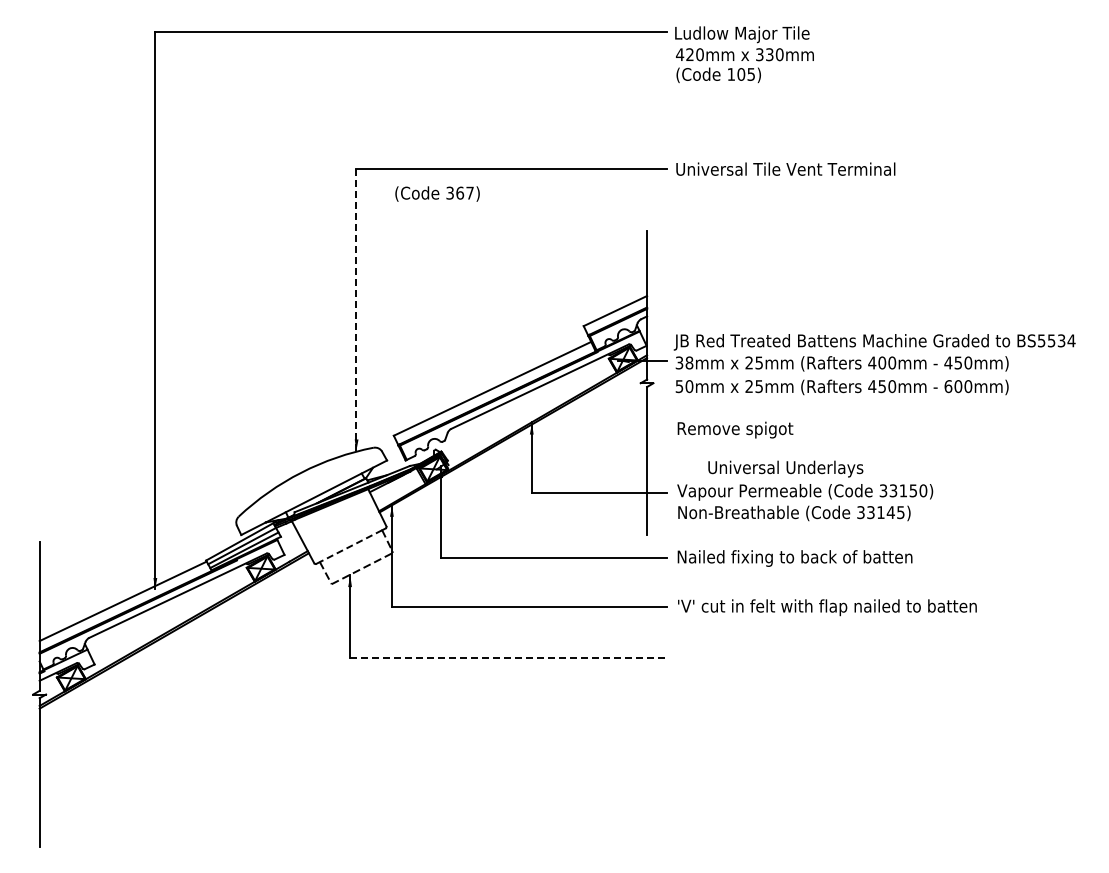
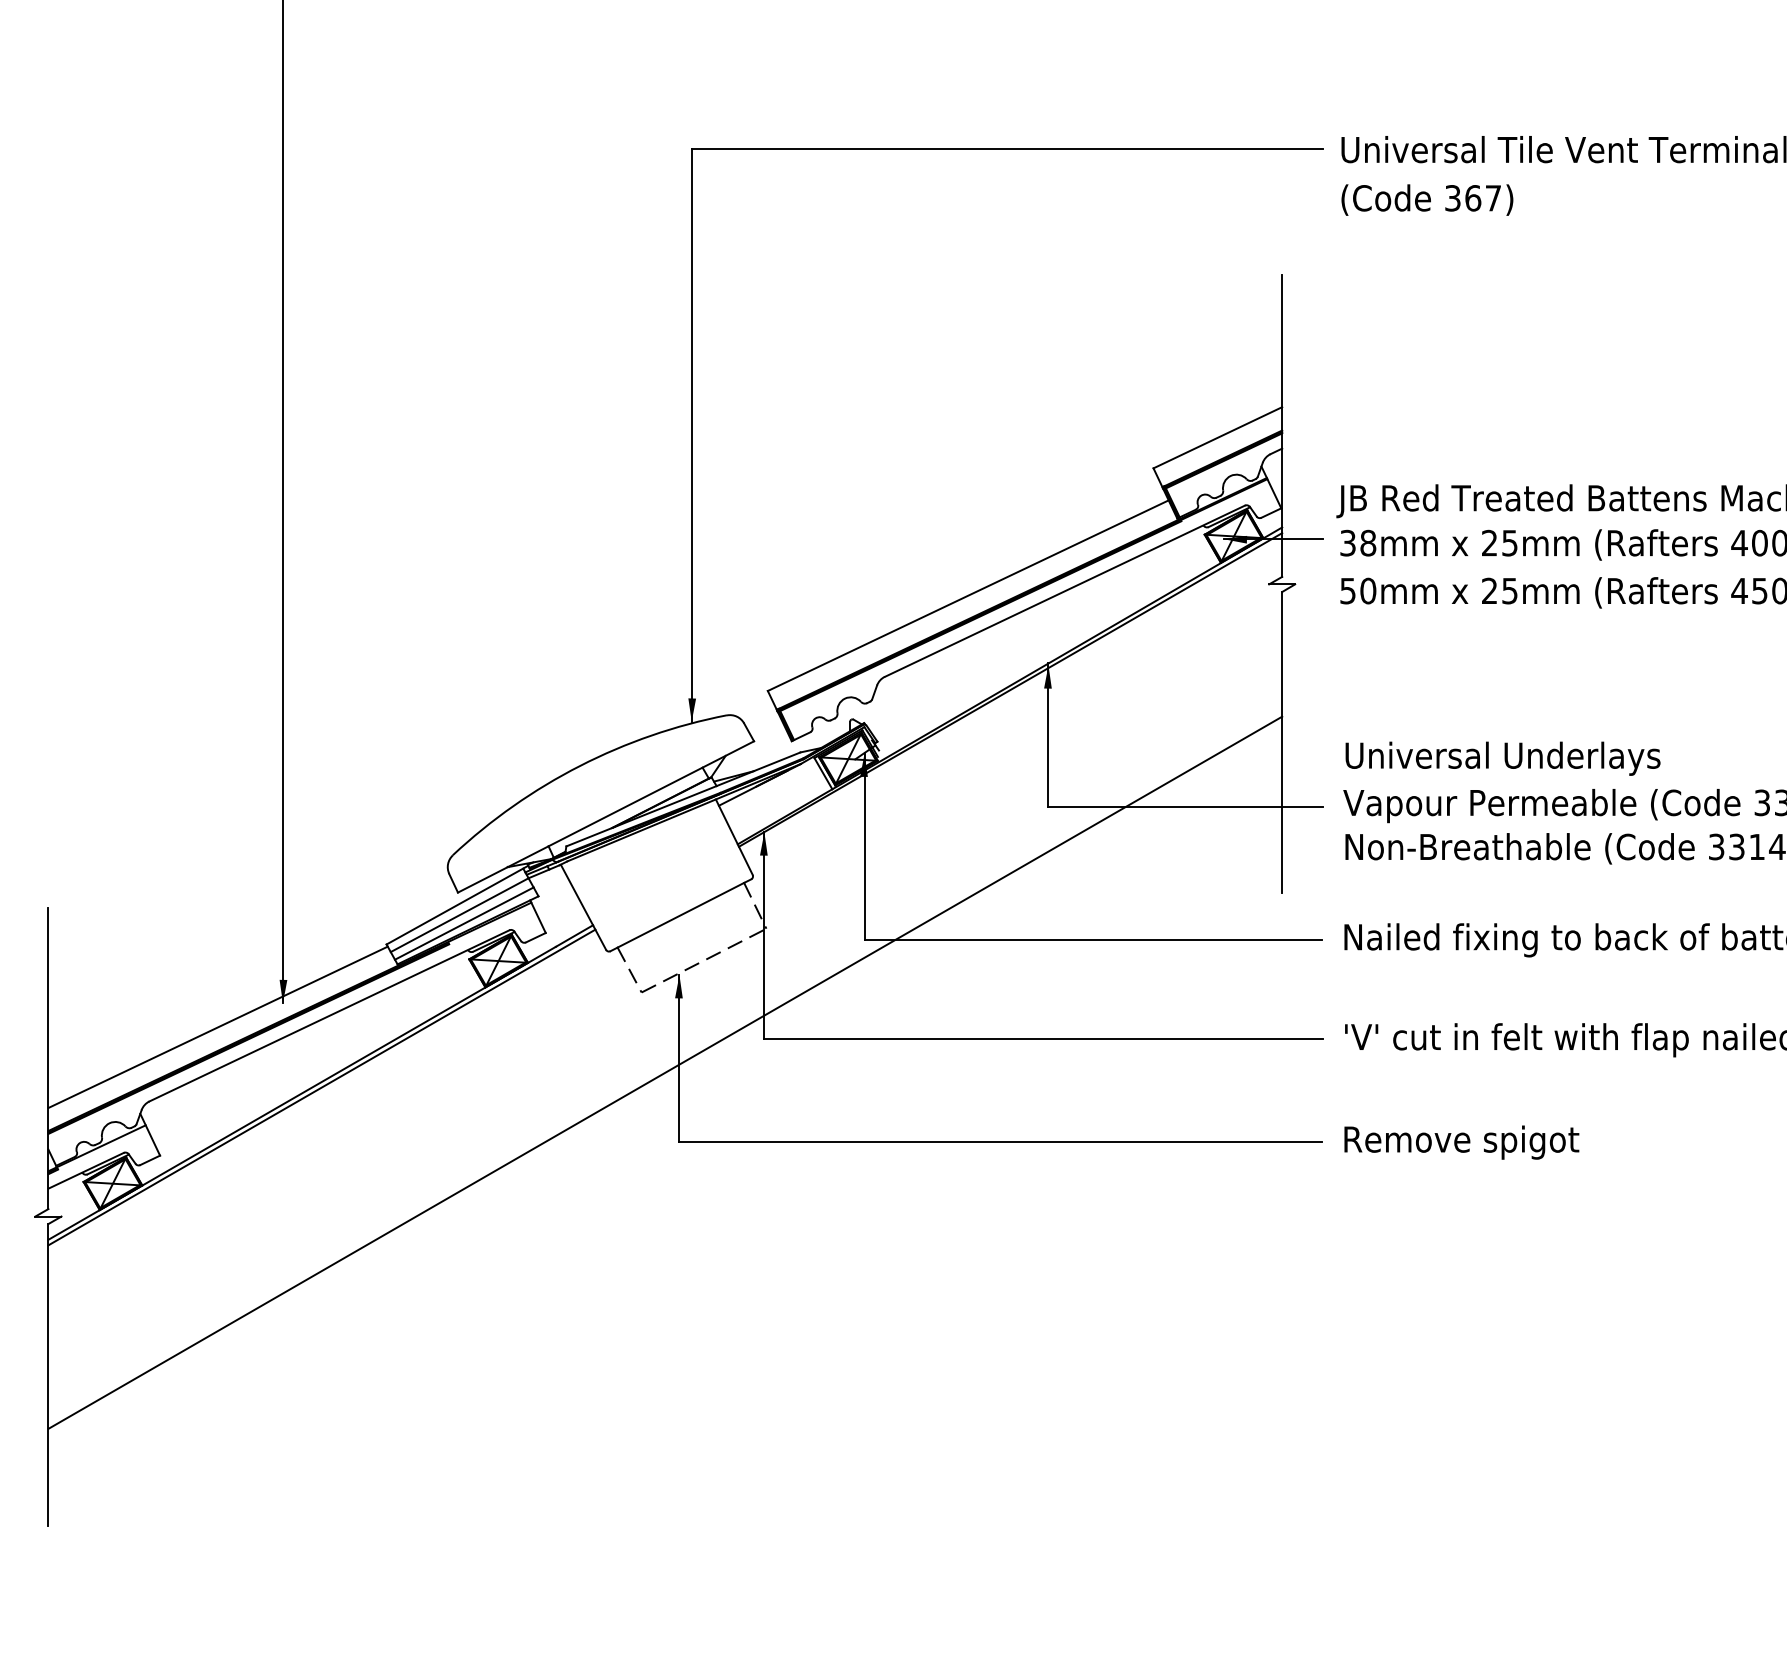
text: (437, 193) -> (1427, 198), moved
line: (356, 309) -> (691, 434), dashed -> solid
text: (735, 429) -> (1461, 1141), moved
text: (785, 468) -> (1502, 757), moved
line: (351, 546) -> (681, 915), dashed -> solid
line: (343, 623) -> (665, 1072), added
line: (509, 657) -> (1002, 1141), dashed -> solid

